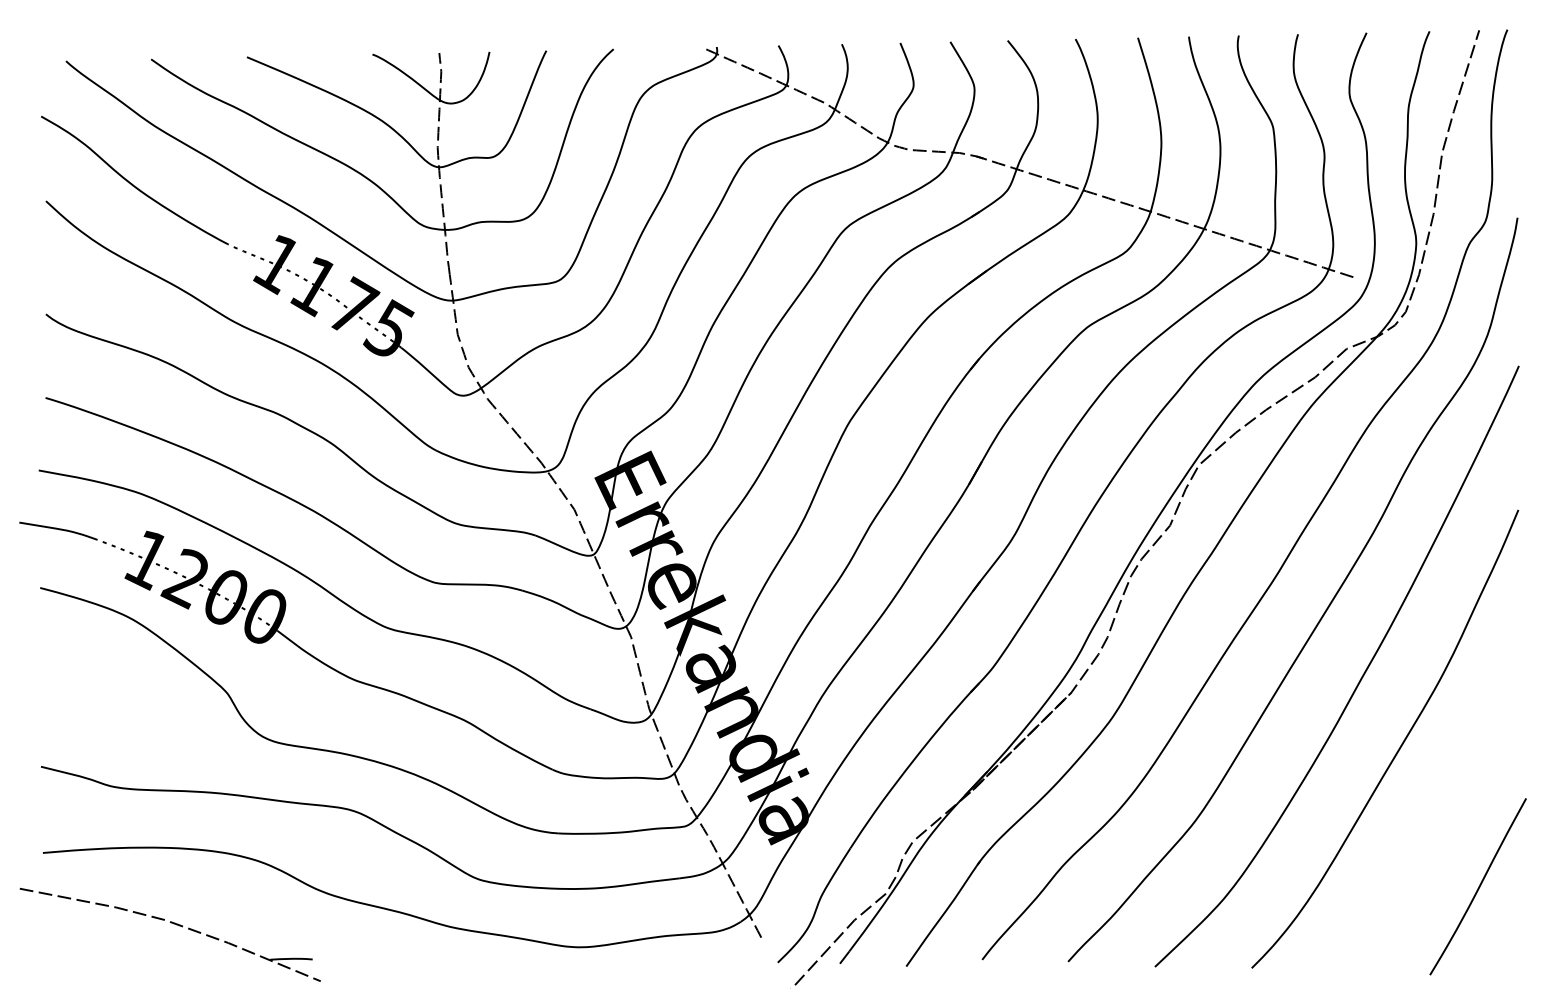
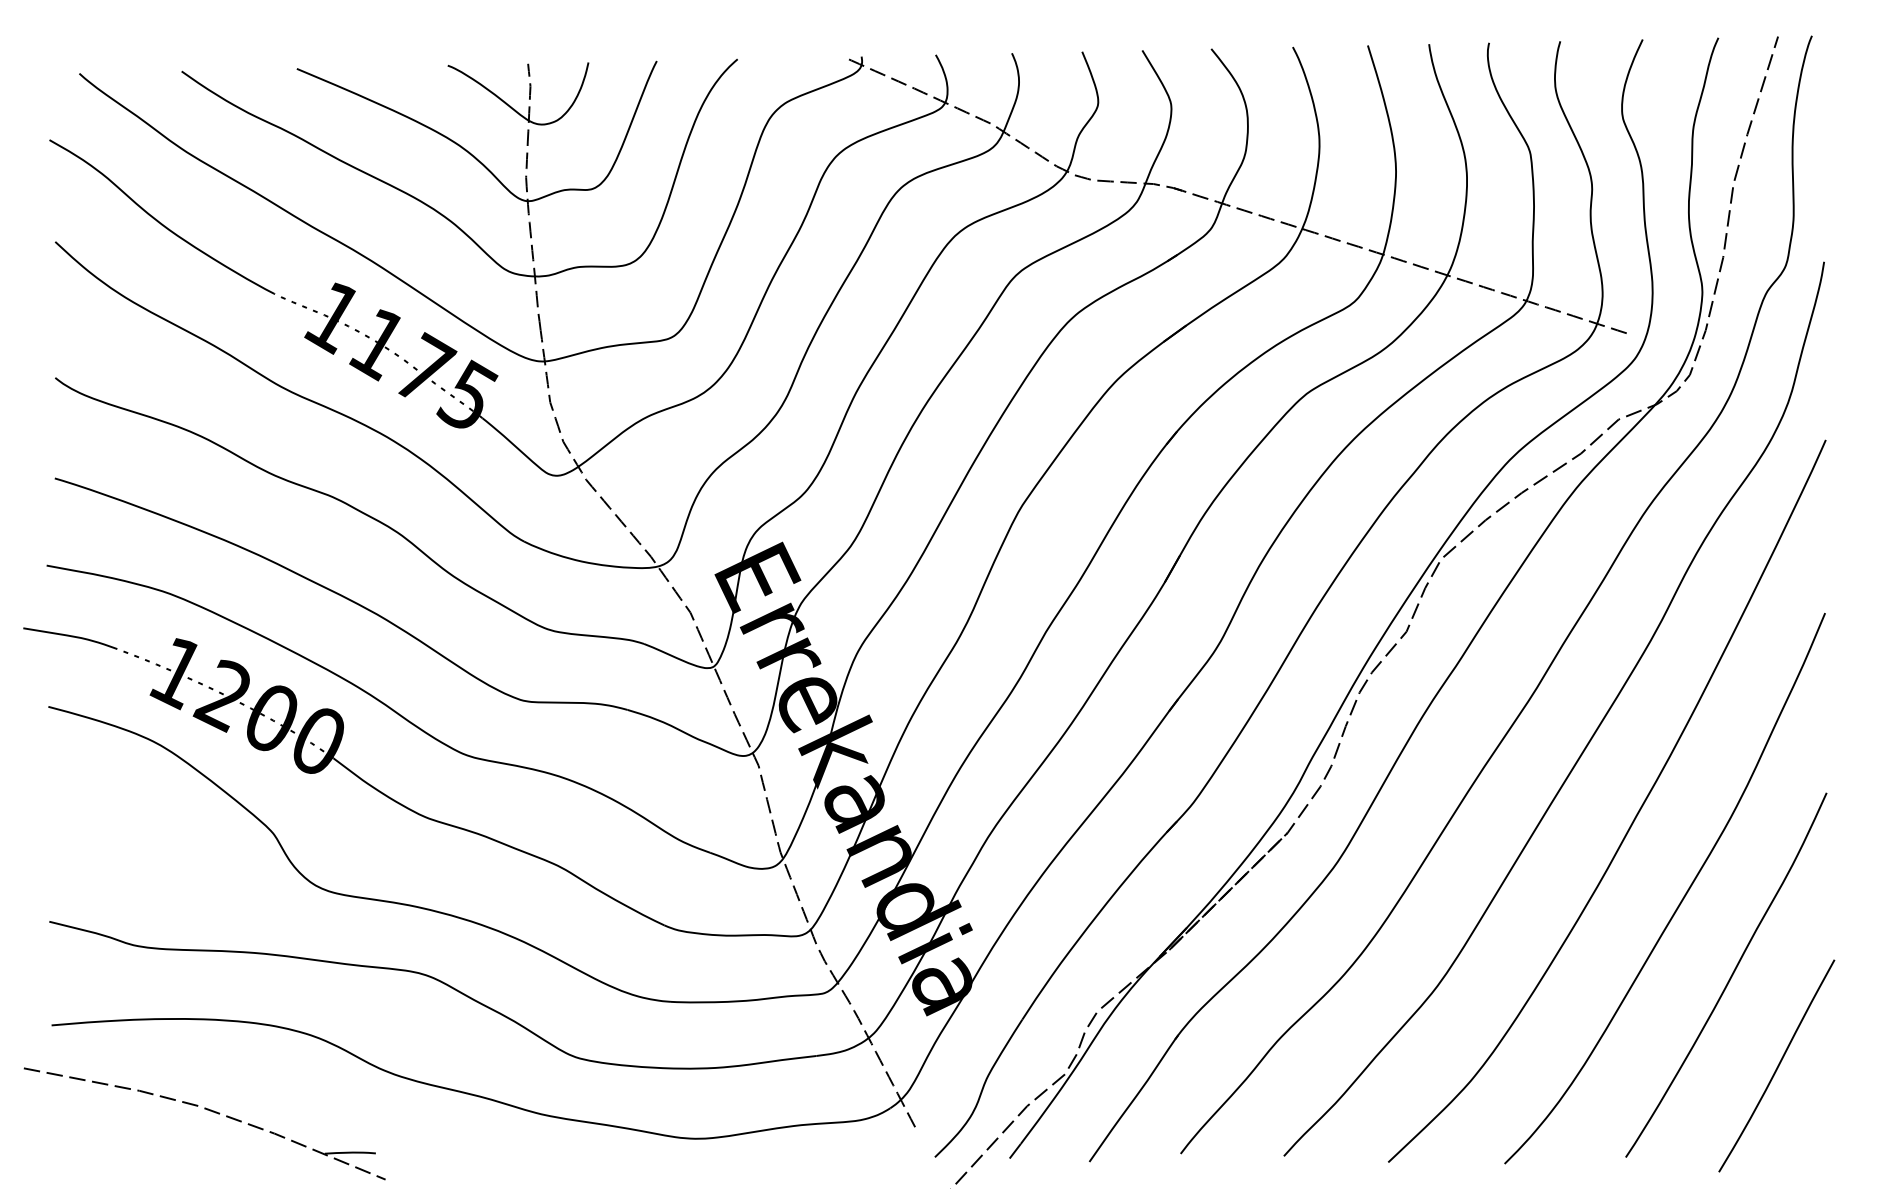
curve: (1438, 813) -> (1729, 977), added

